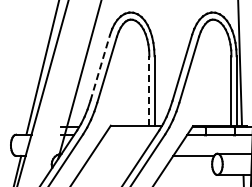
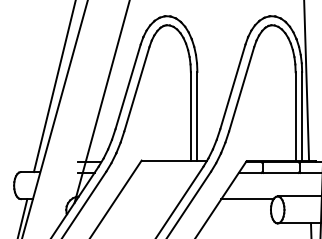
line: (100, 67) -> (128, 86), dashed -> solid
line: (149, 91) -> (190, 116), dashed -> solid

